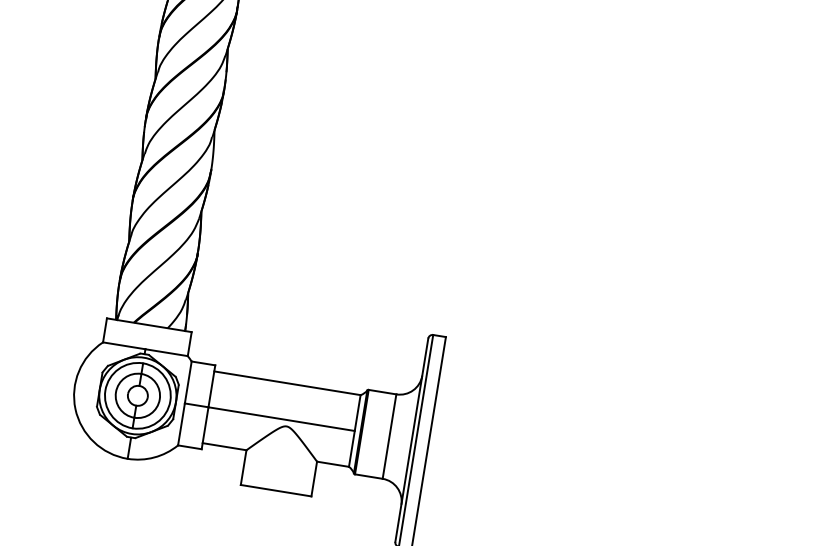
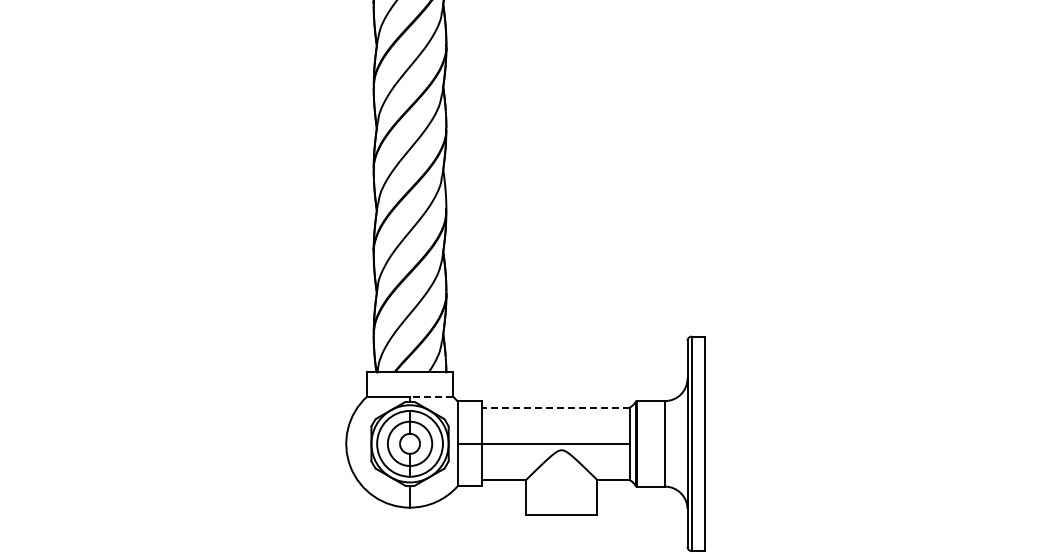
line: (166, 352) -> (431, 396), solid -> dashed
line: (287, 383) -> (555, 407), solid -> dashed

